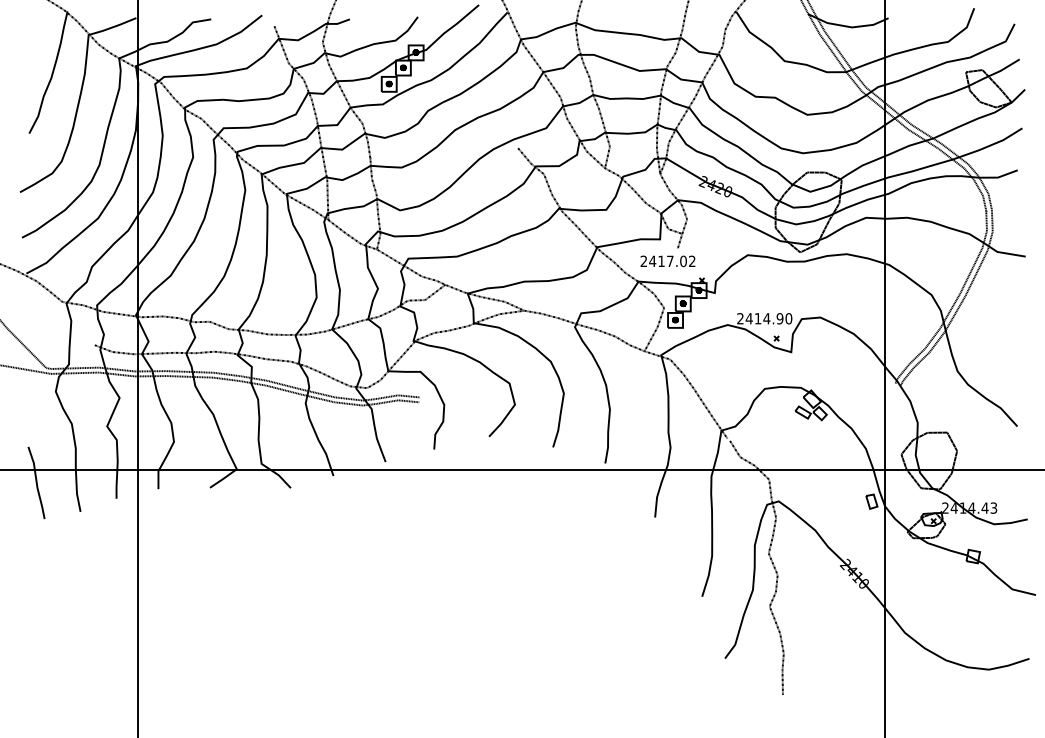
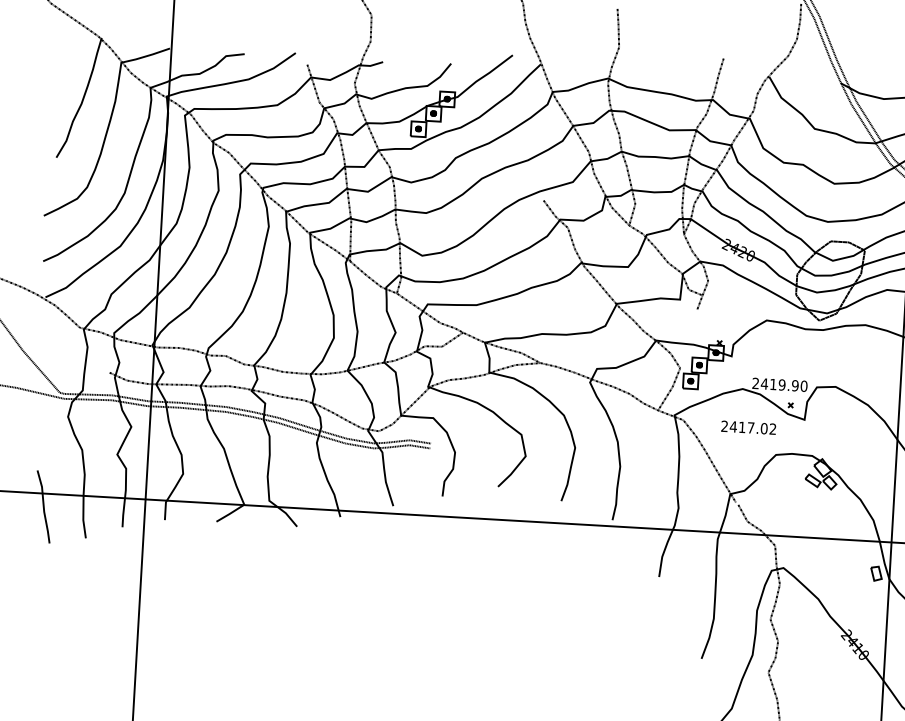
text: (667, 261) -> (748, 427), moved
text: (766, 318) -> (781, 384), 2414.90 -> 2419.90

